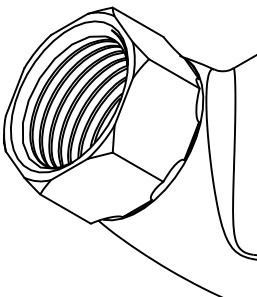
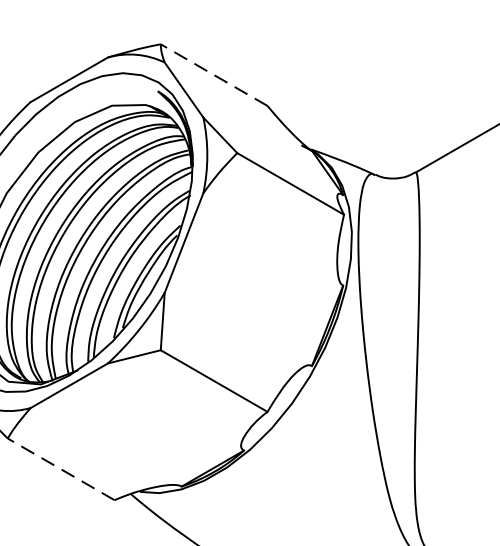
line: (137, 22) -> (213, 75), solid -> dashed
line: (65, 208) -> (61, 468), solid -> dashed

